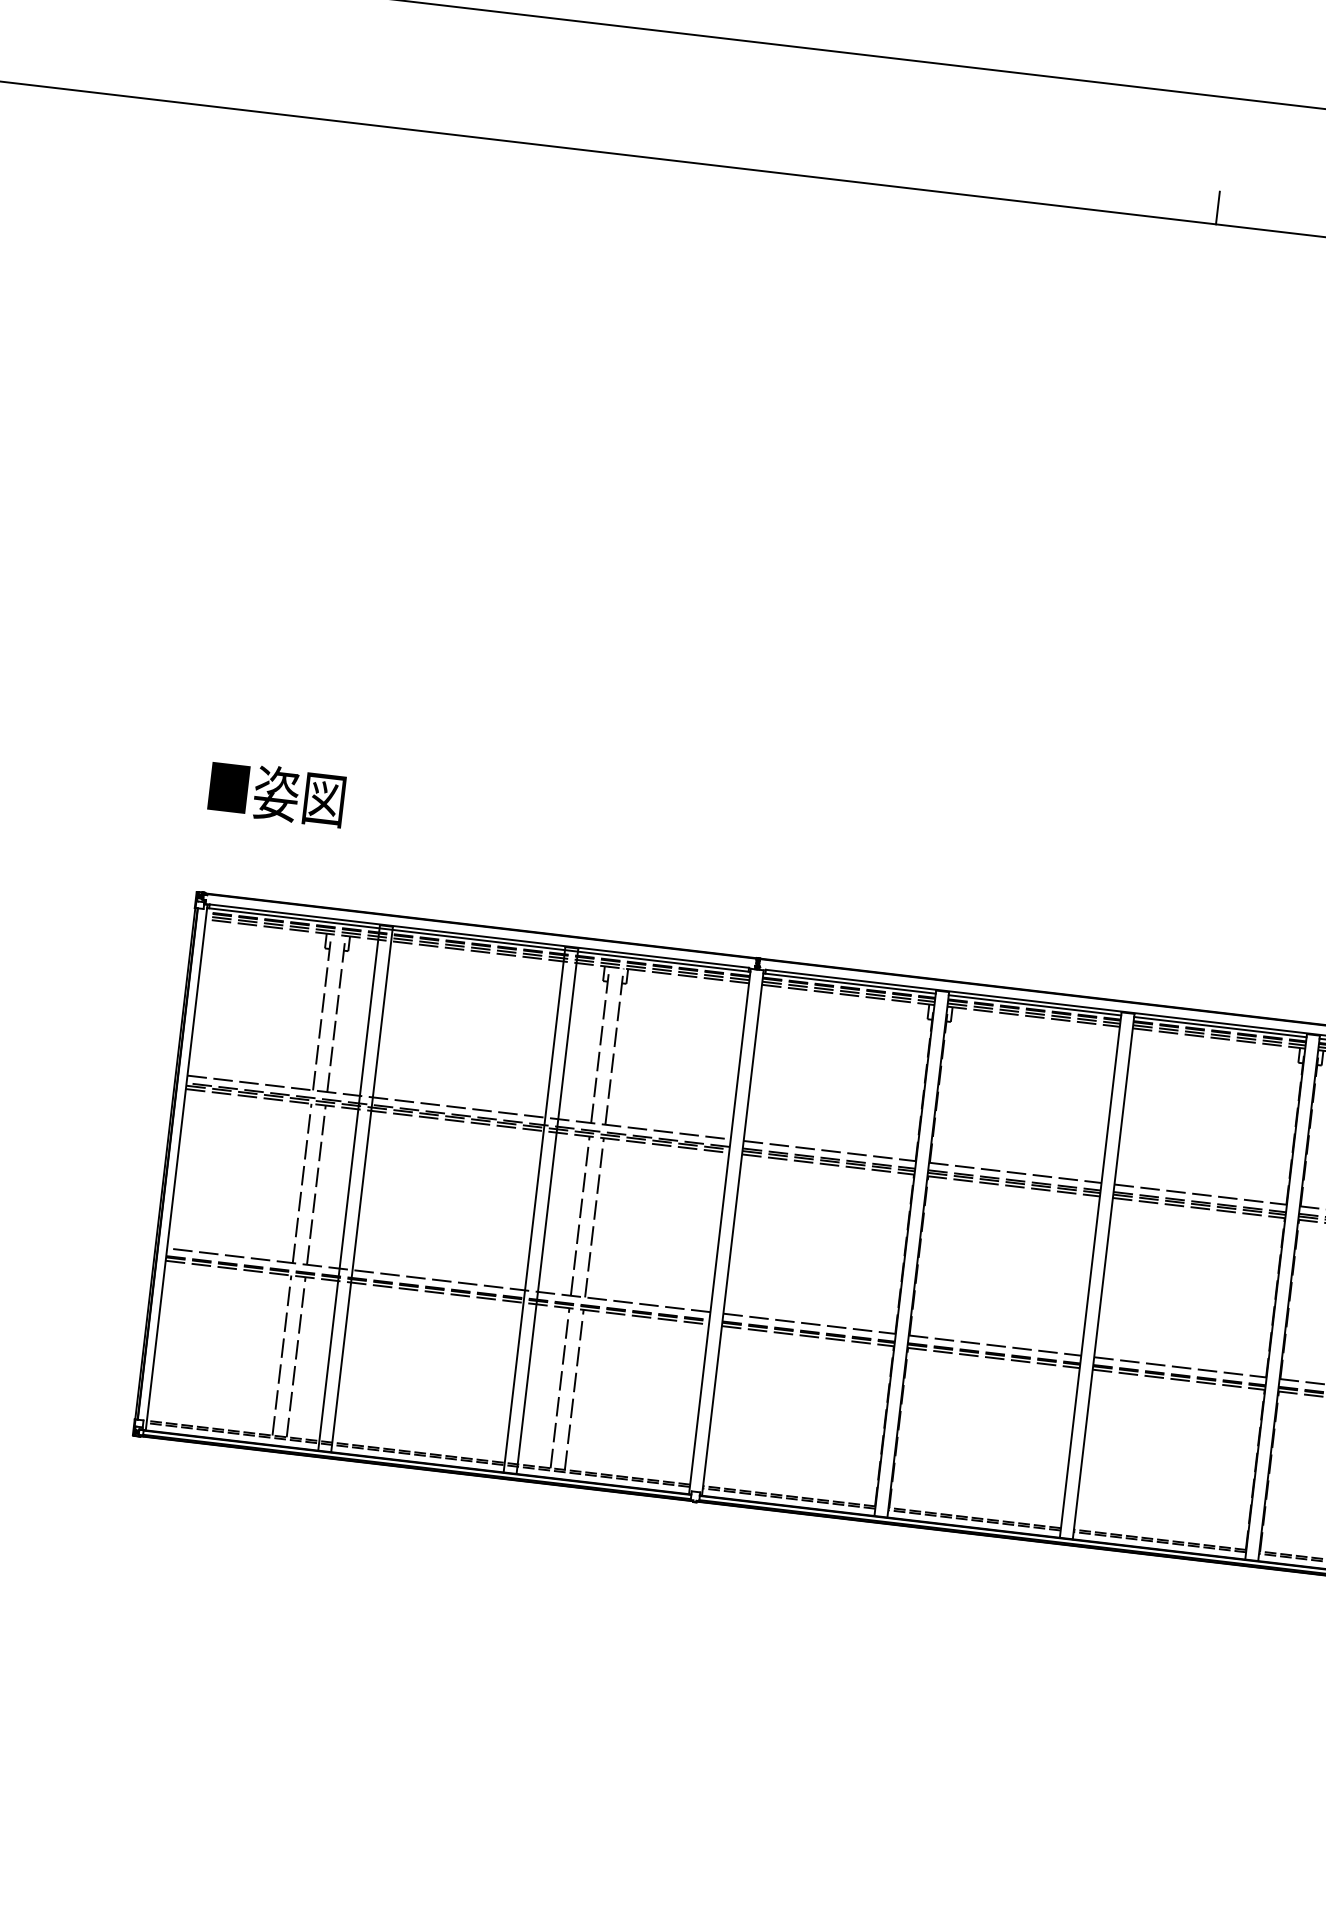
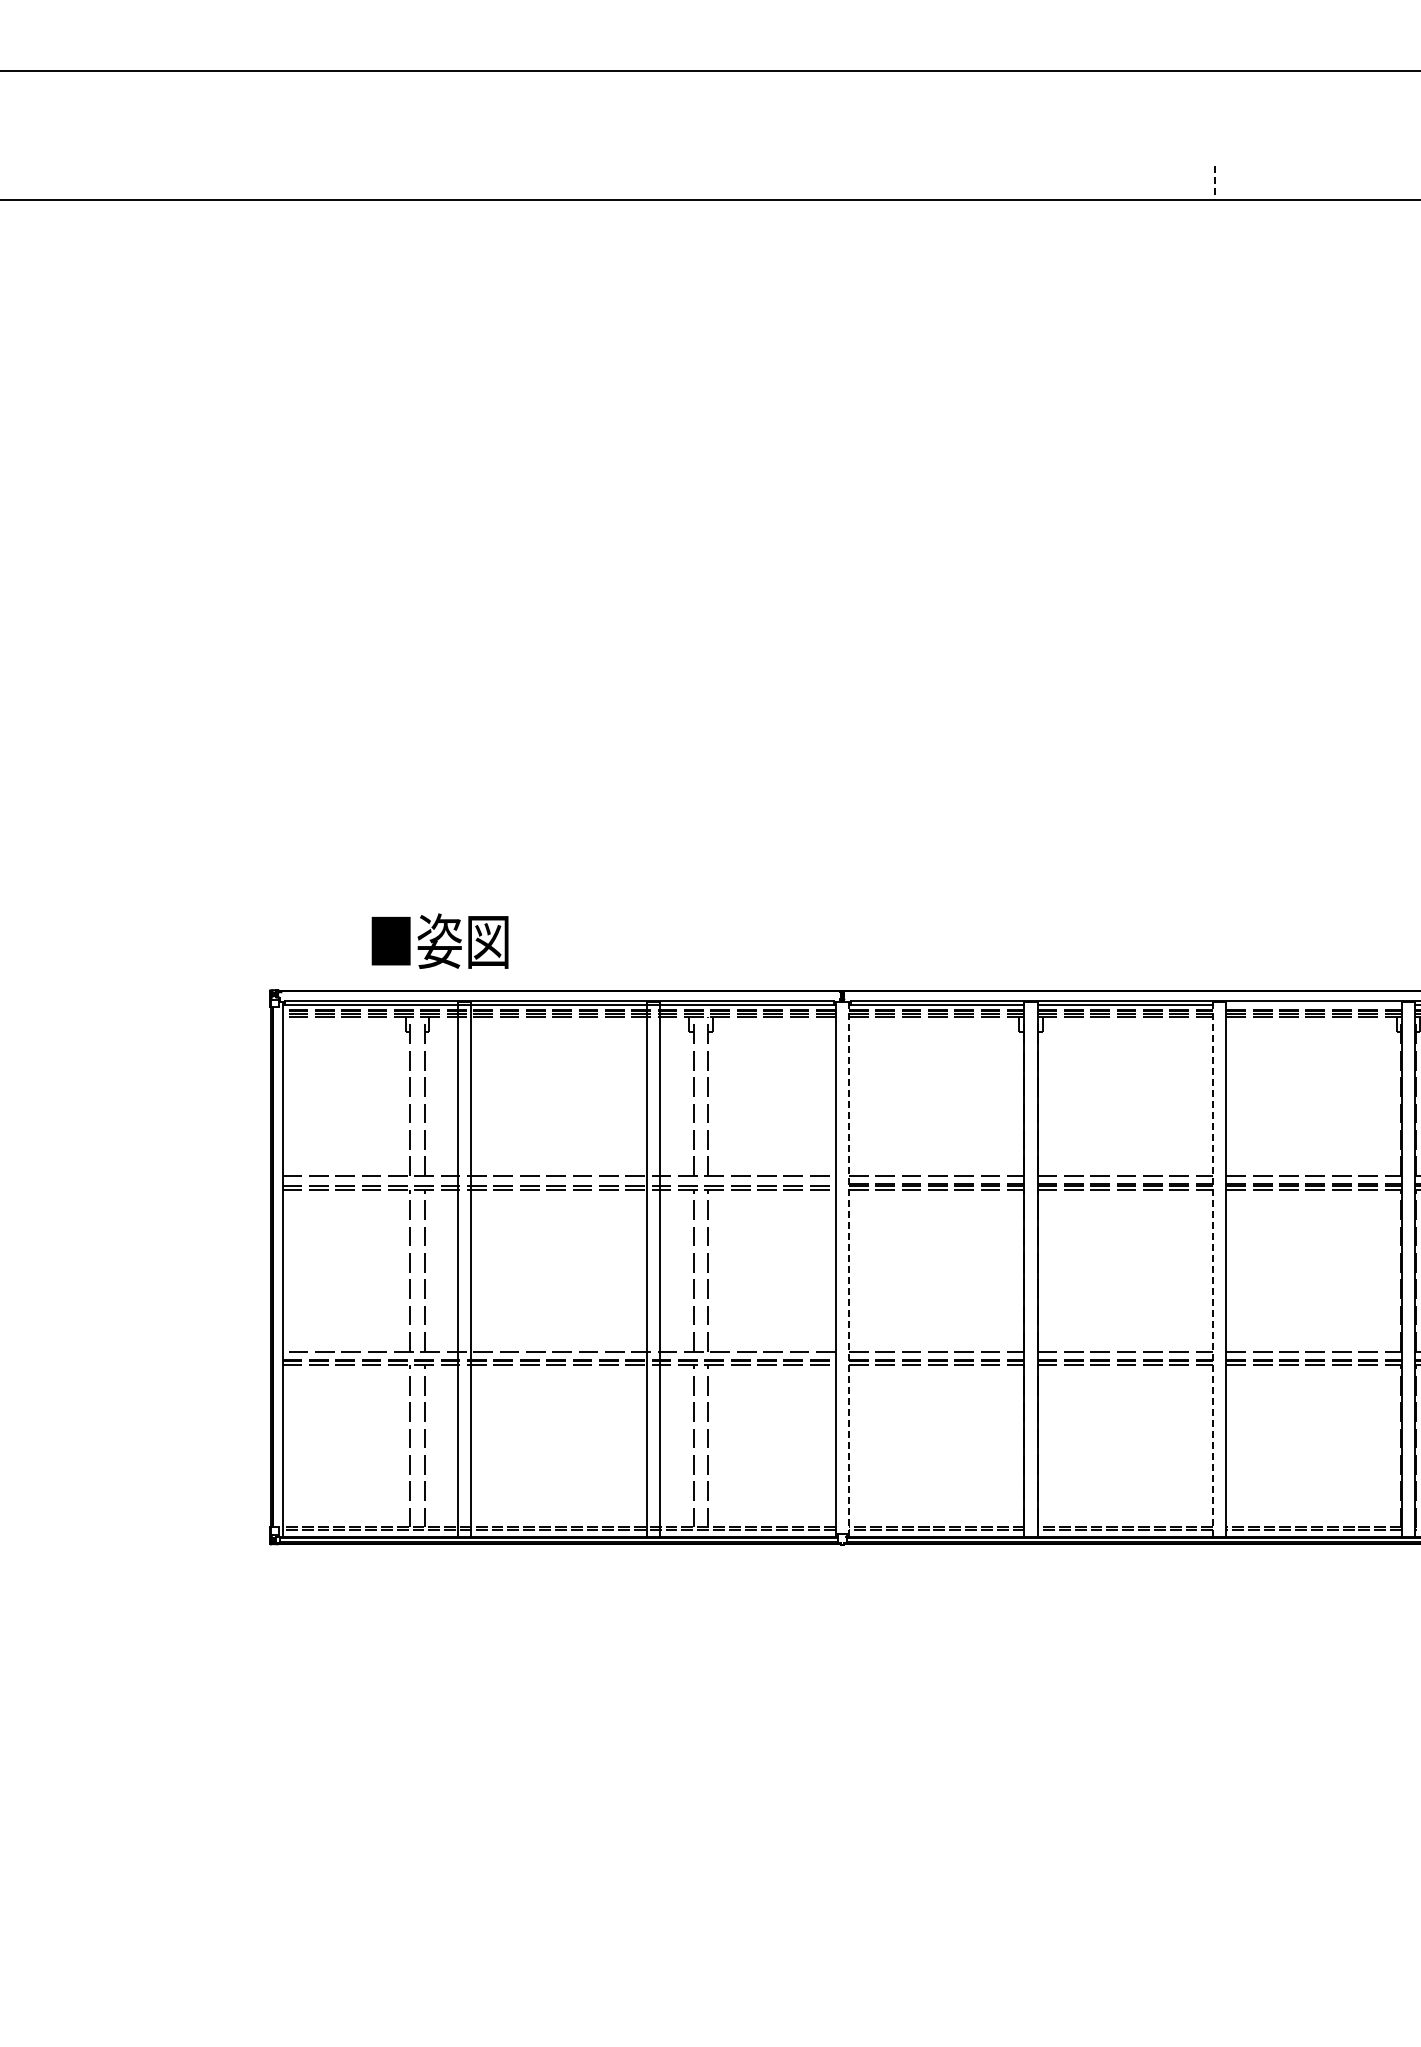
line: (1218, 208) -> (1215, 183), solid -> dashed
text: (276, 792) -> (439, 940), moved
line: (1219, 1027) -> (1313, 1005), removed
line: (457, 1114) -> (558, 1183), removed
line: (732, 1232) -> (848, 1269), solid -> dashed
line: (1091, 1274) -> (1213, 1269), solid -> dashed

